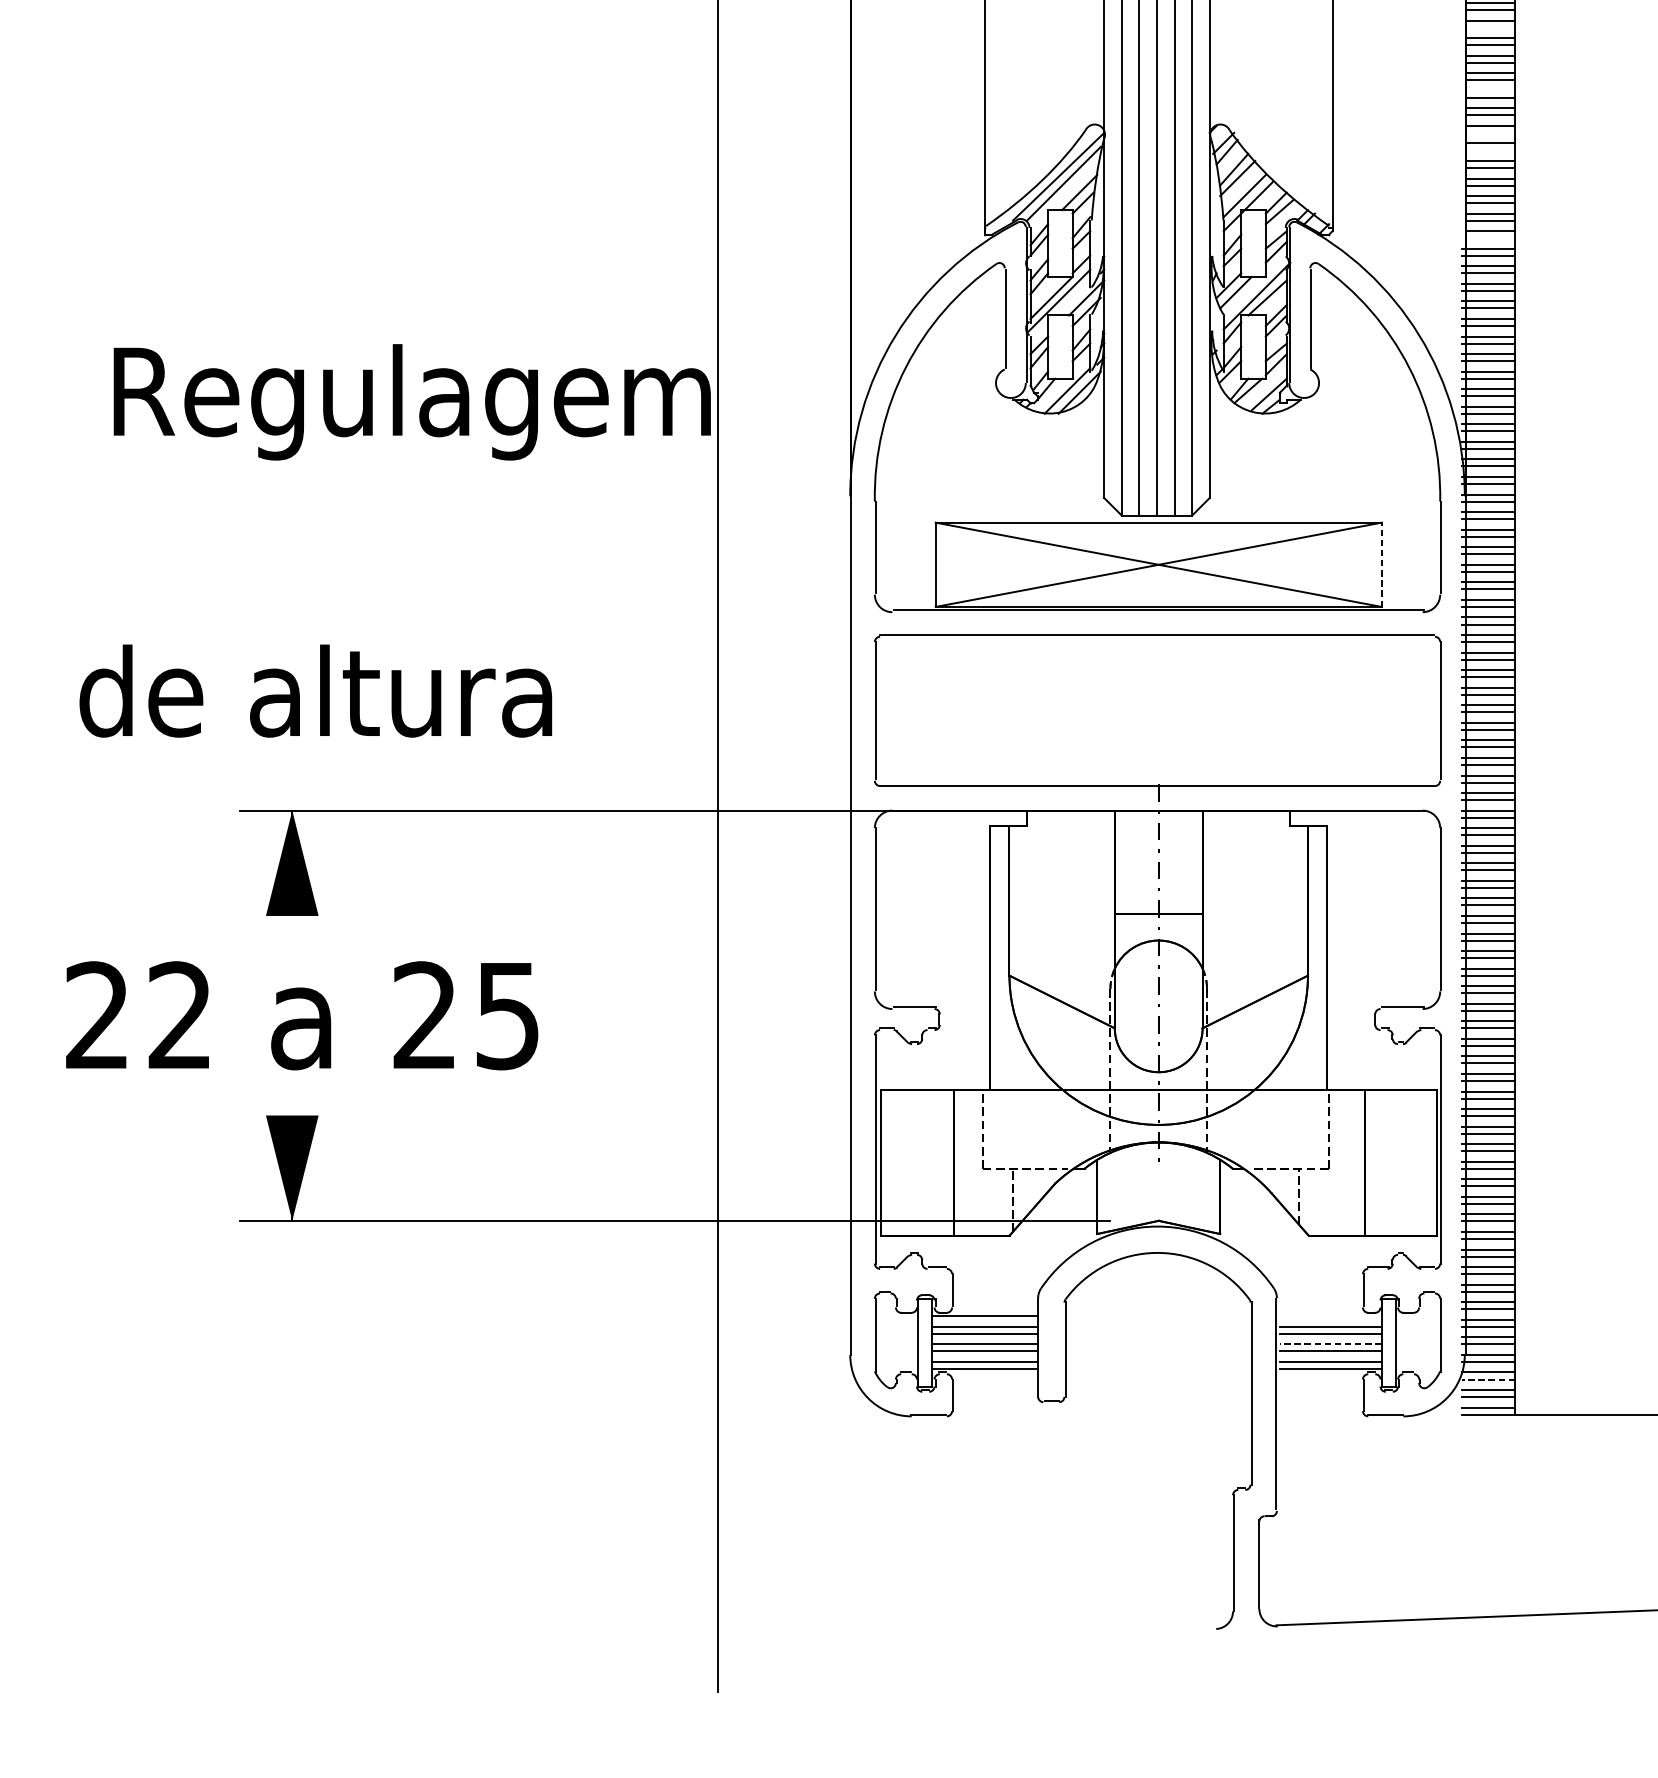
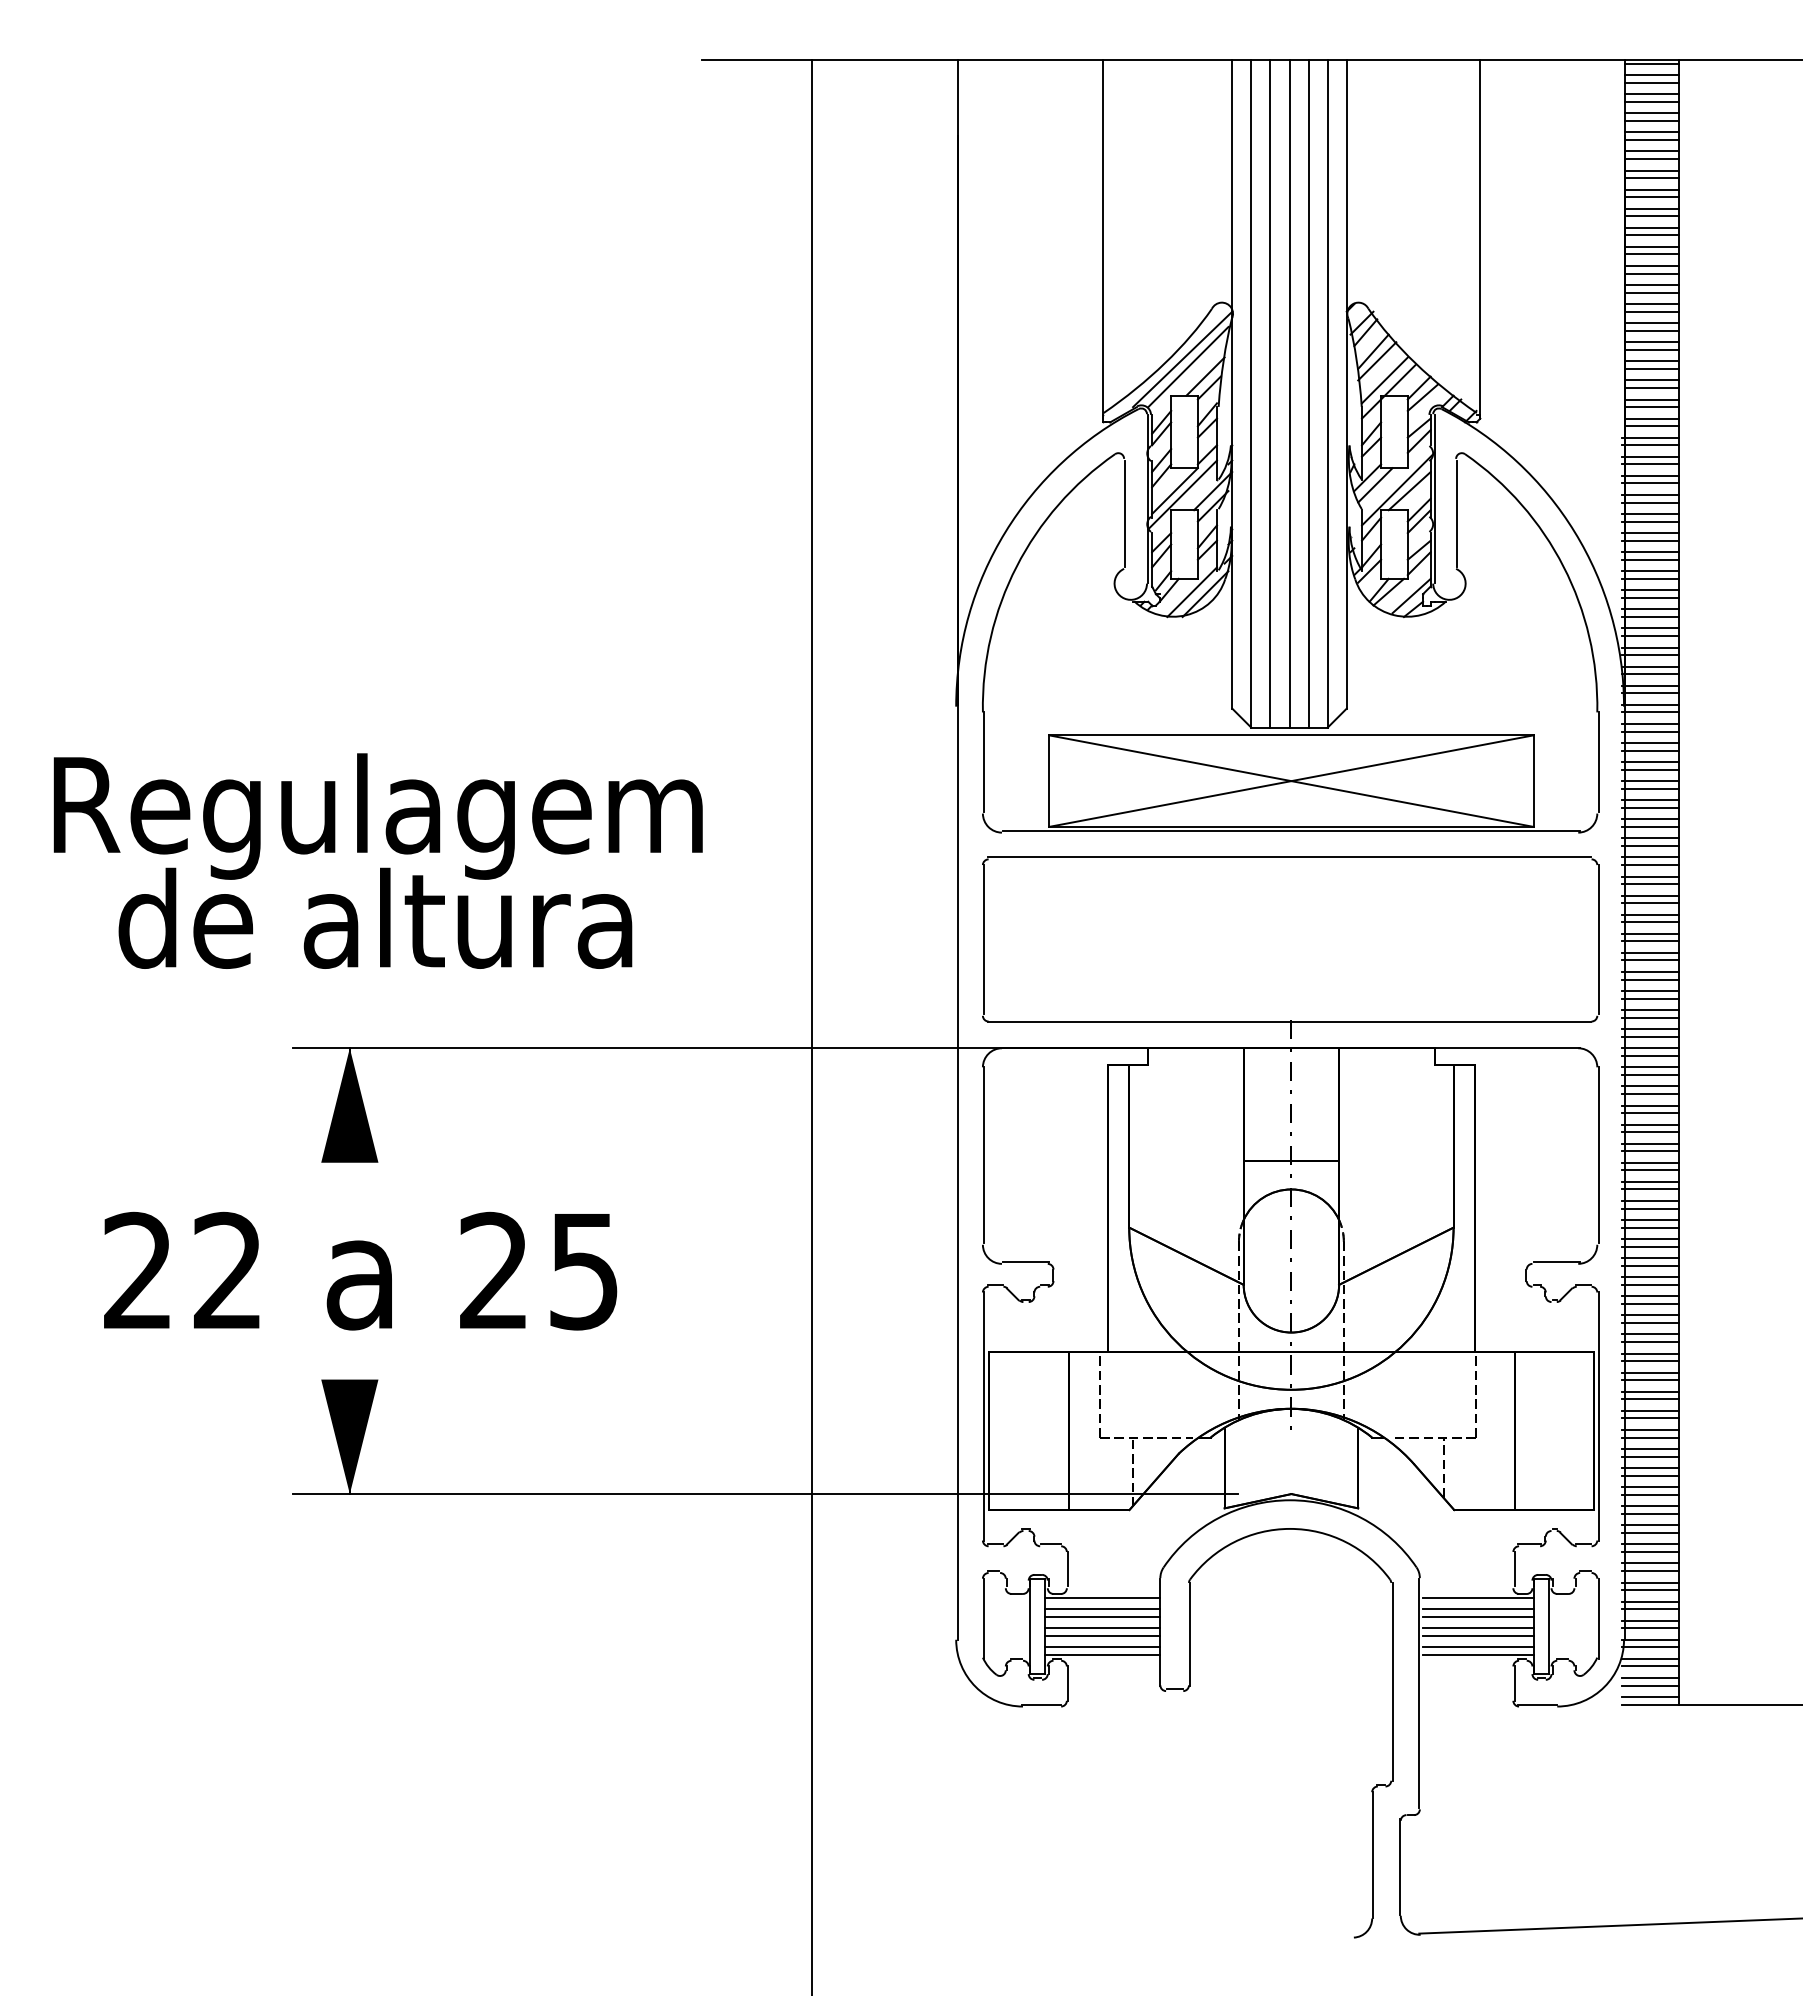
line: (1490, 27) -> (1651, 197), added
line: (1490, 90) -> (1651, 265), added
line: (1490, 132) -> (1651, 311), added
line: (1490, 150) -> (1651, 330), added
line: (1490, 238) -> (1651, 426), added
text: (411, 402) -> (377, 816), moved
line: (1381, 565) -> (1533, 781), dashed -> solid
line: (1330, 1316) -> (1478, 1597), added
line: (1329, 1344) -> (1477, 1628), dashed -> solid
line: (1489, 1379) -> (1650, 1666), dashed -> solid

